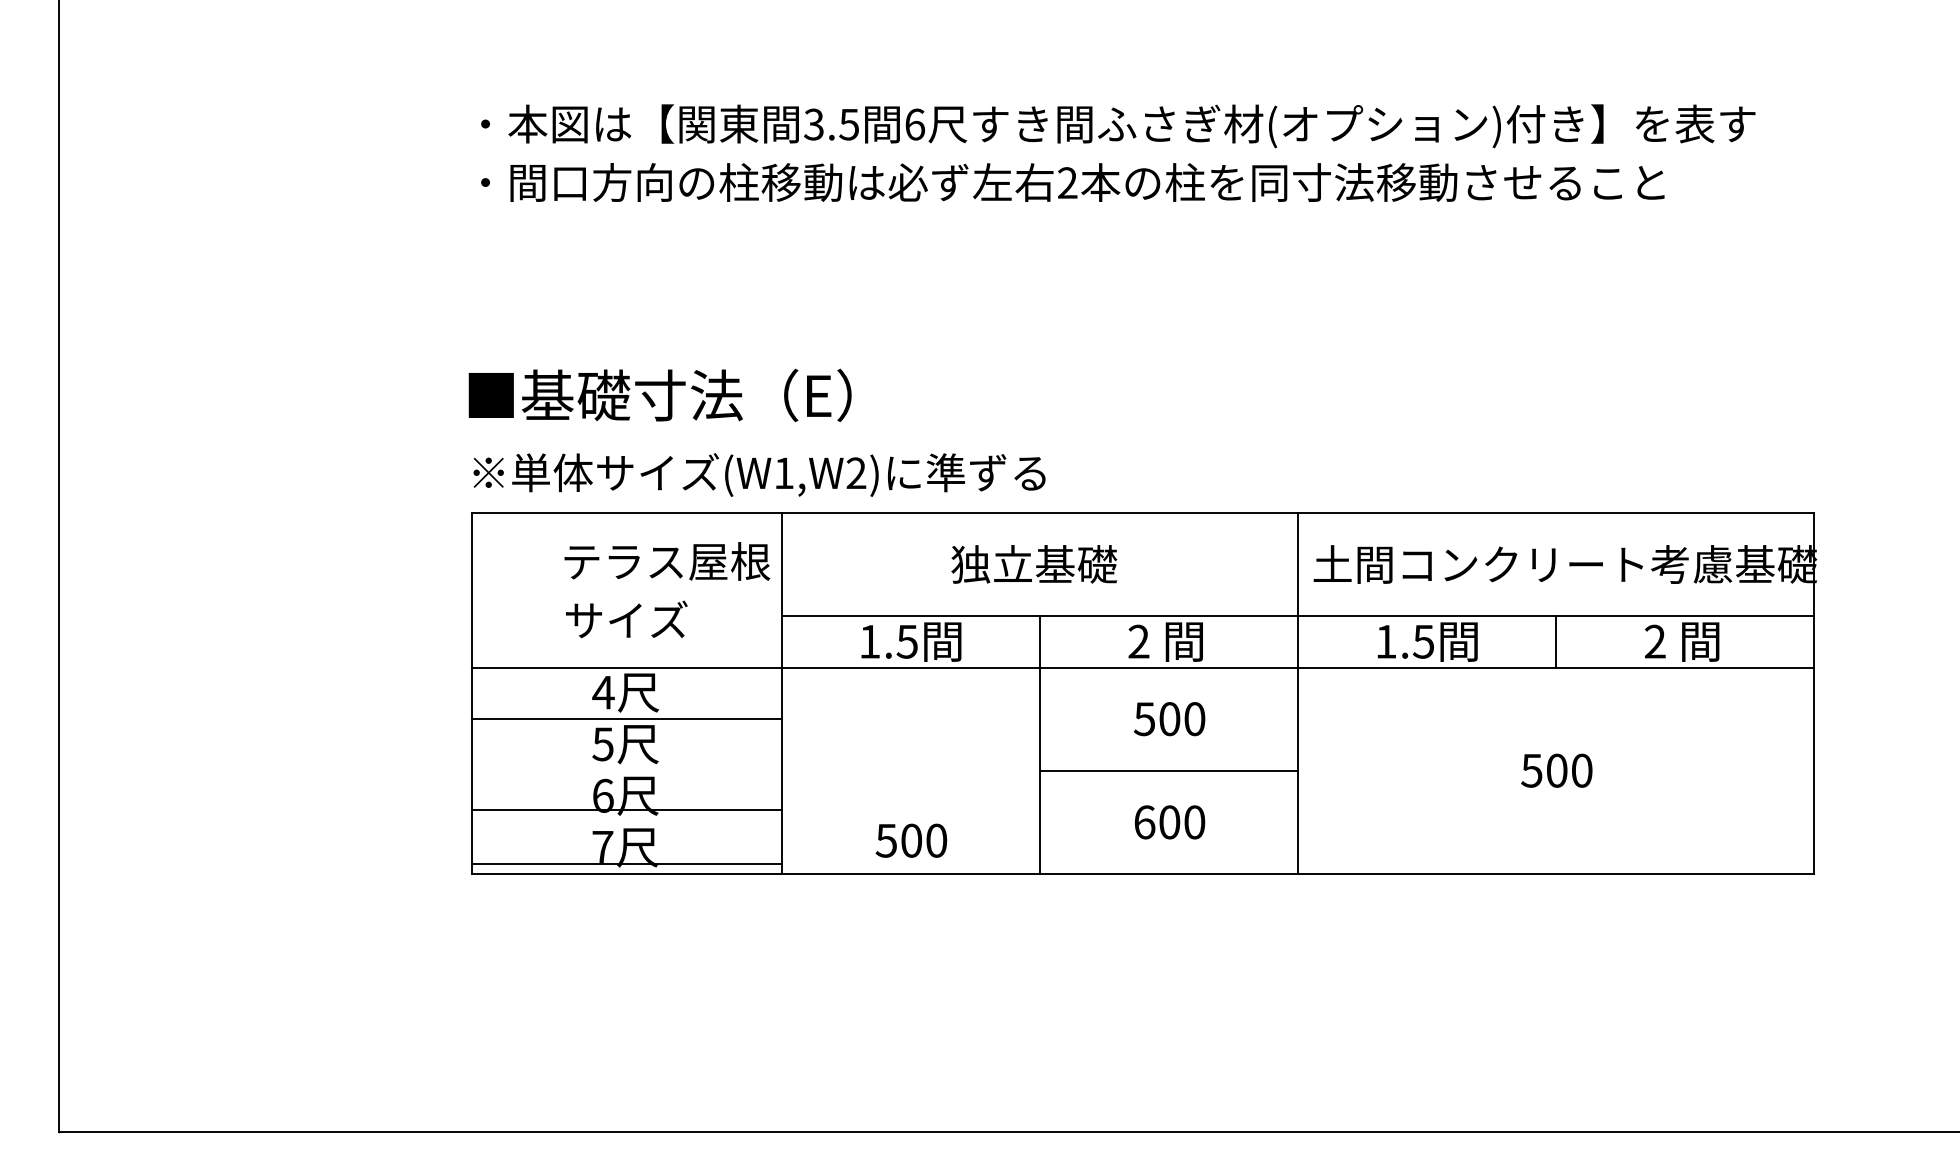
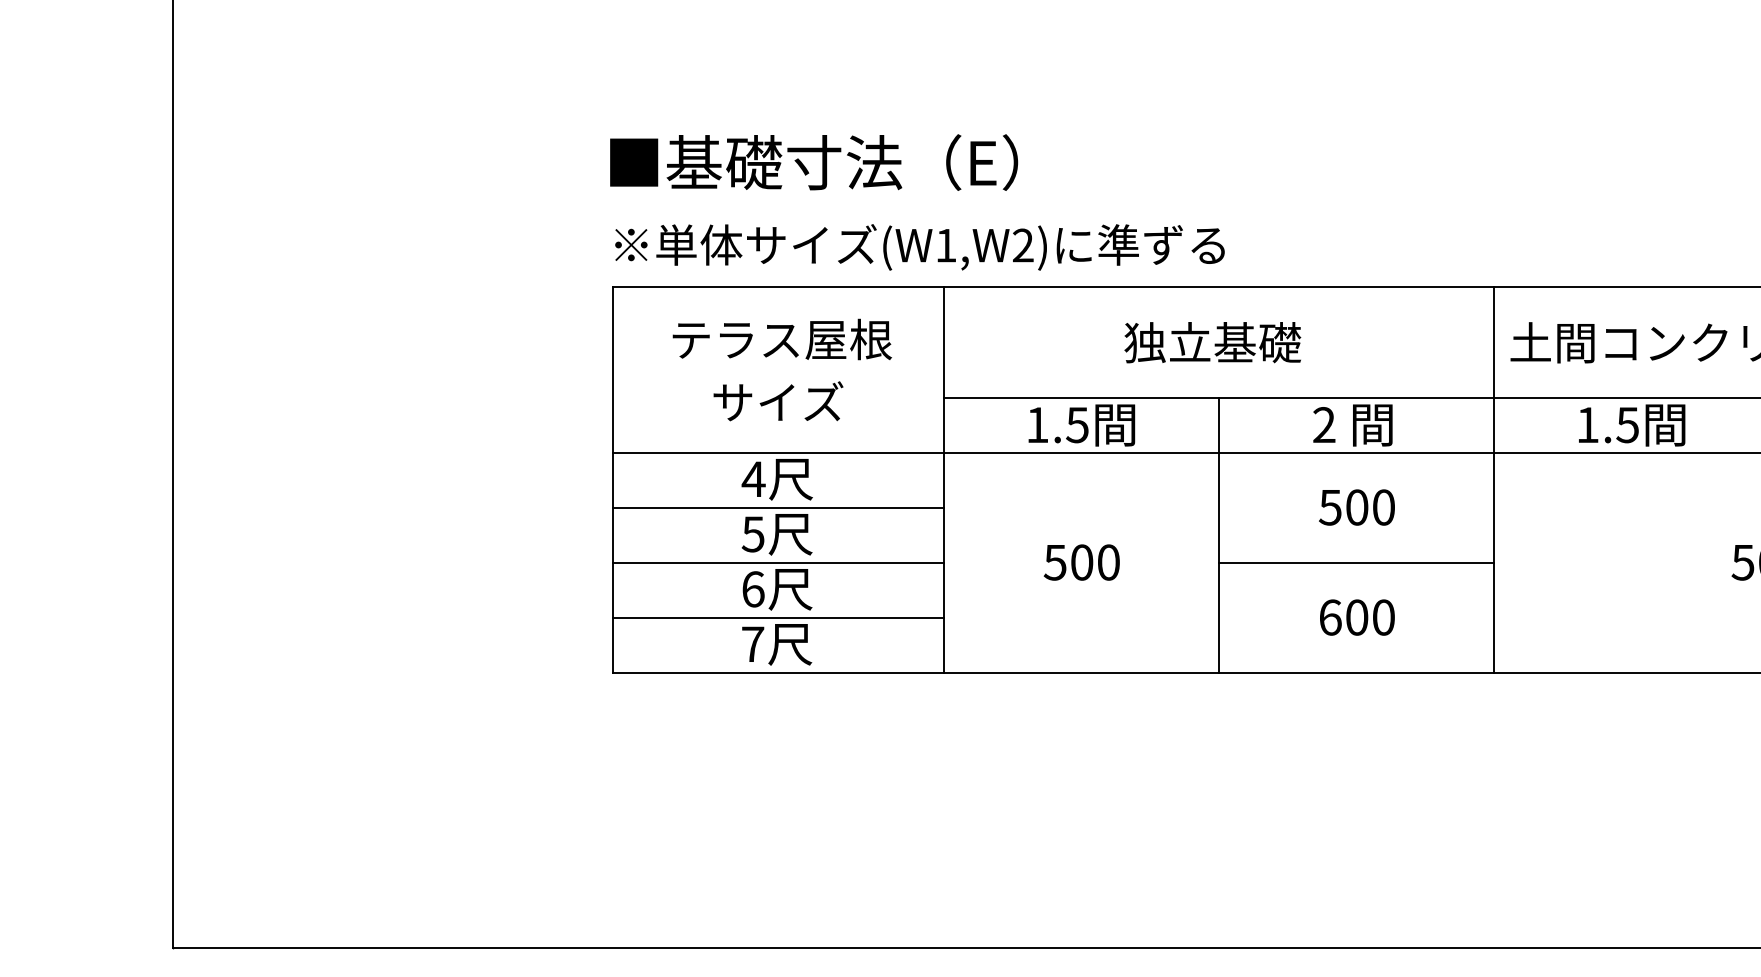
text: (667, 561) -> (782, 339), moved
line: (626, 809) -> (778, 562), moved
text: (911, 840) -> (1081, 562), moved
line: (626, 864) -> (778, 617), moved

